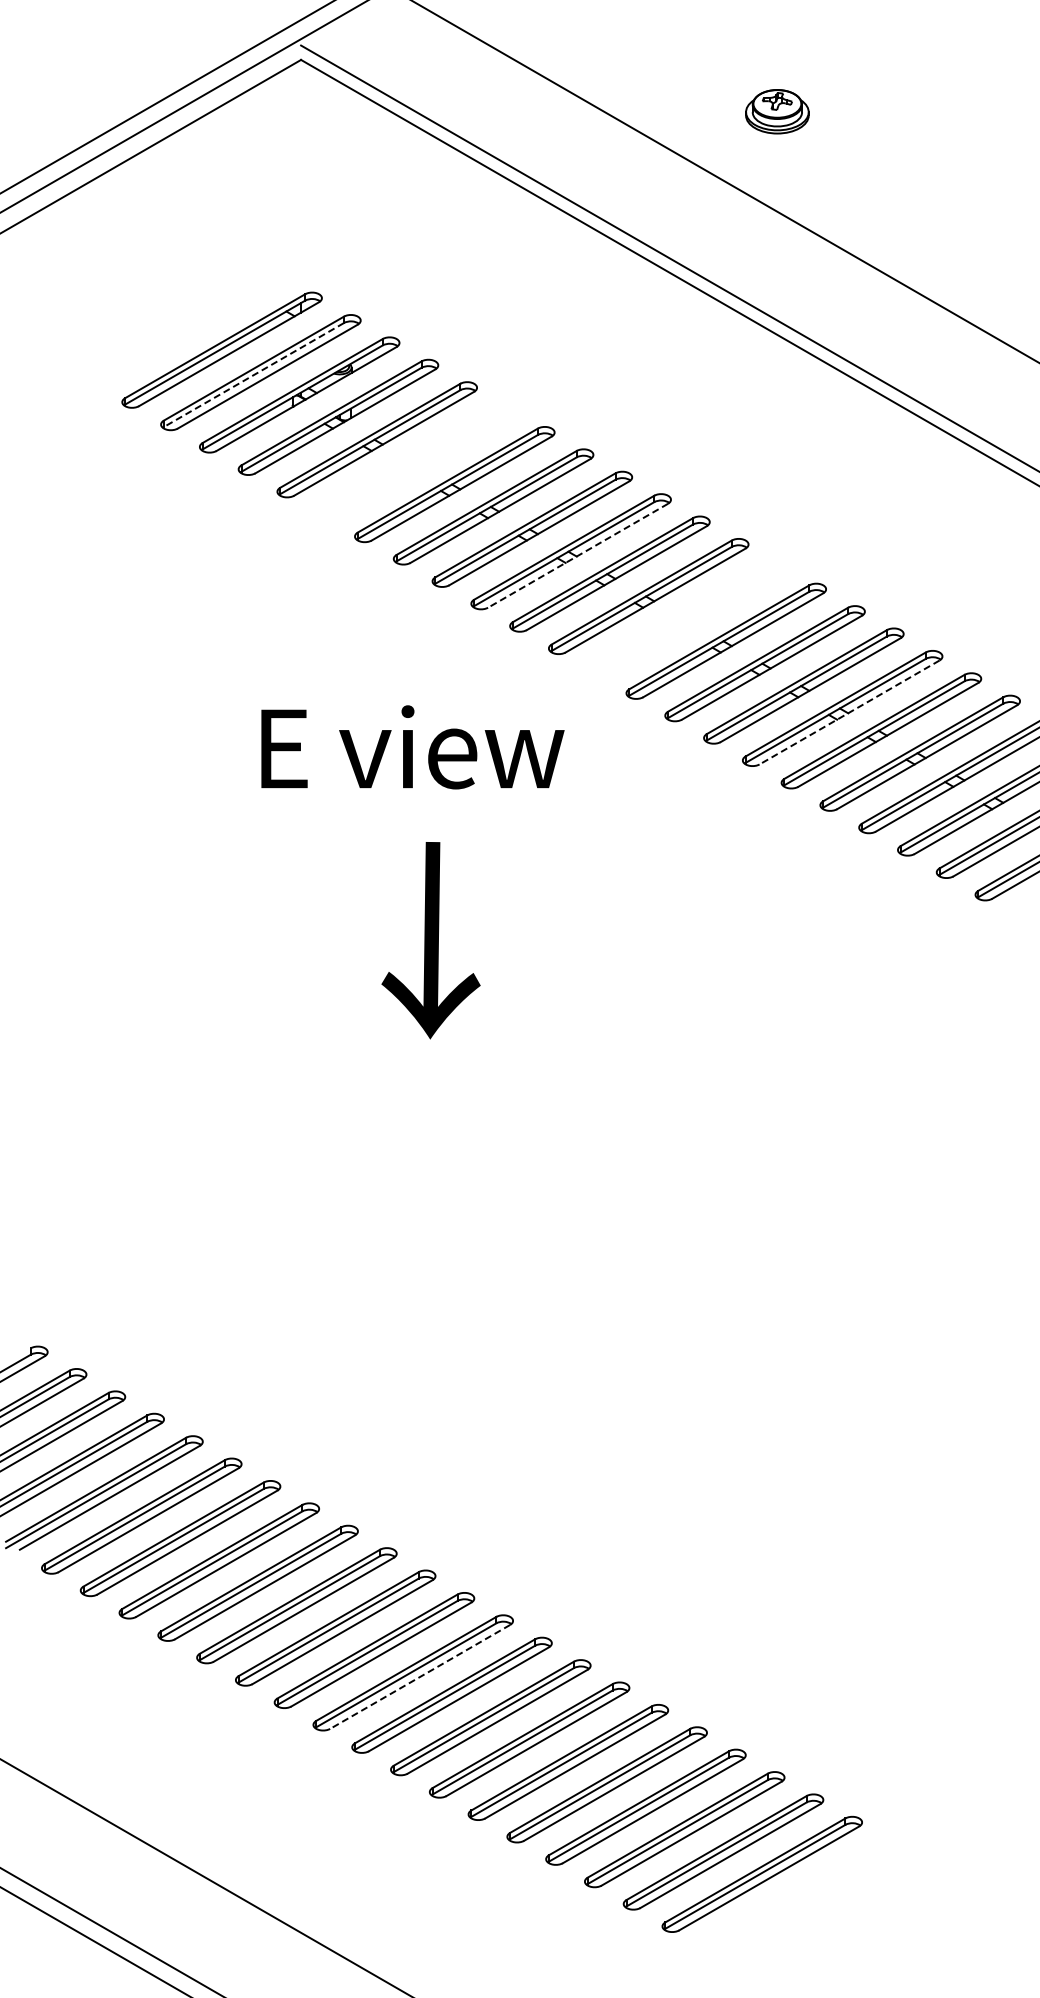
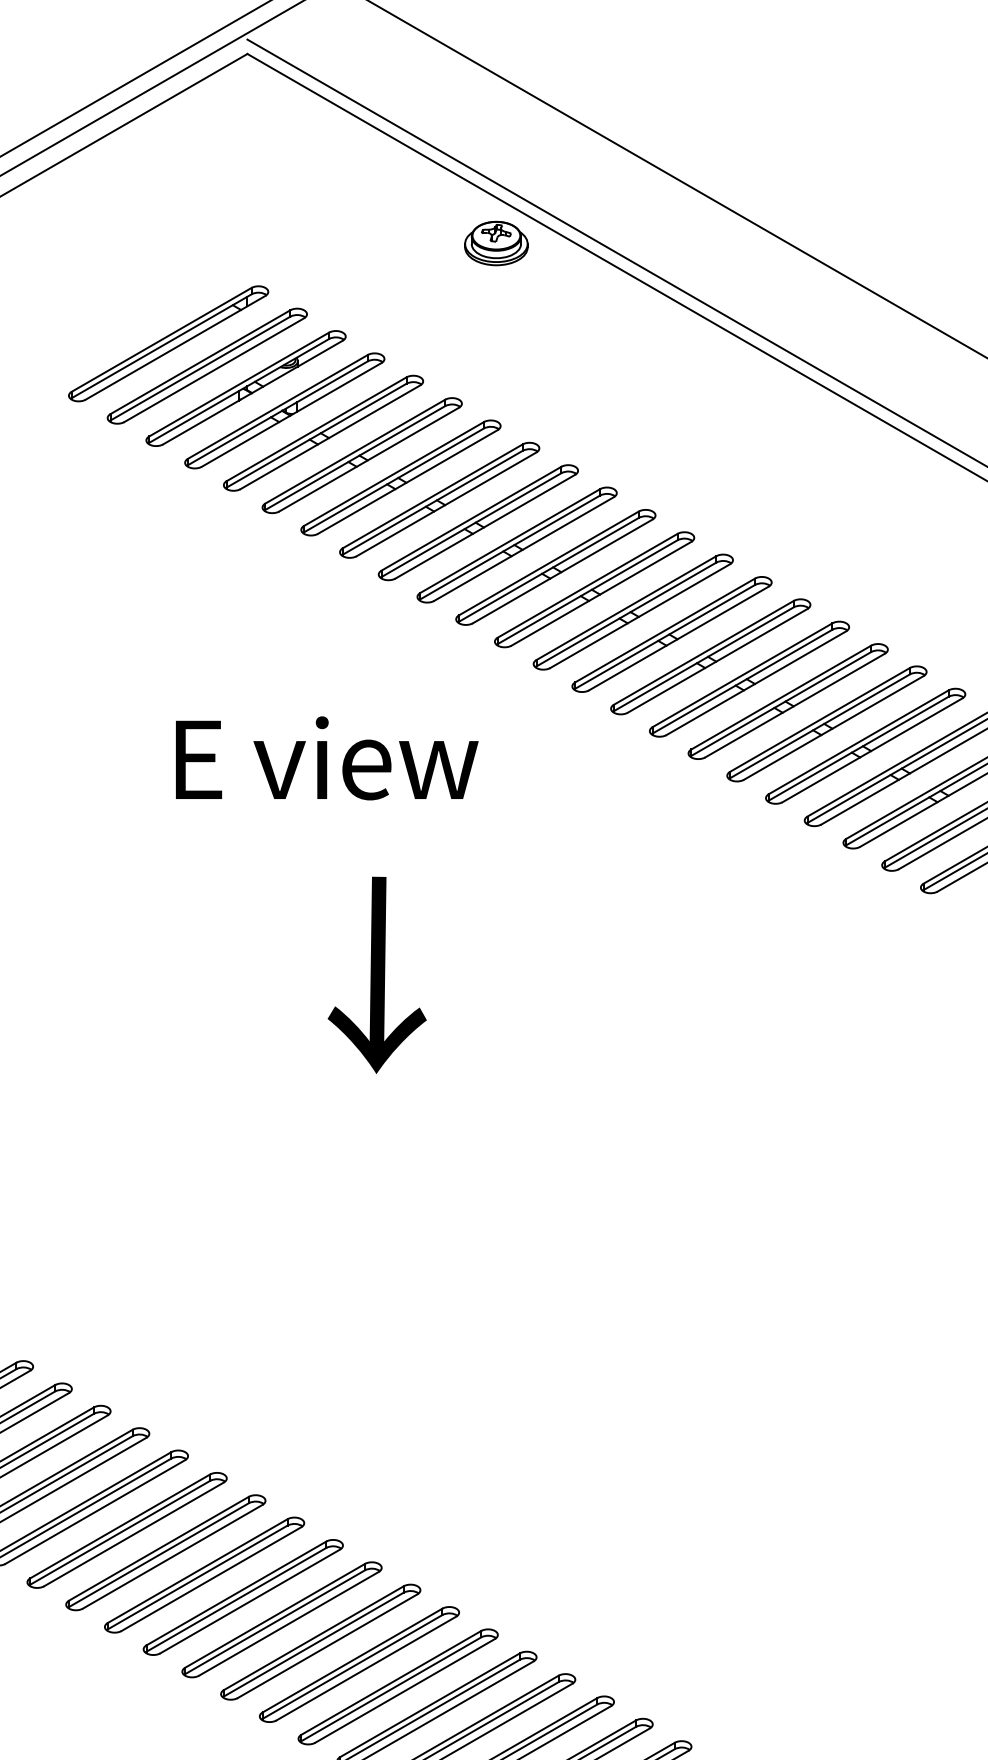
part: (777, 111) -> (496, 243), moved
line: (253, 375) -> (199, 369), dashed -> solid
part: (415, 461) -> (361, 454), added
line: (578, 555) -> (524, 548), dashed -> solid
part: (687, 618) -> (633, 611), added
line: (849, 712) -> (795, 705), dashed -> solid
text: (412, 747) -> (326, 758), moved
text: (430, 940) -> (376, 975), moved
line: (420, 1676) -> (366, 1668), dashed -> solid

